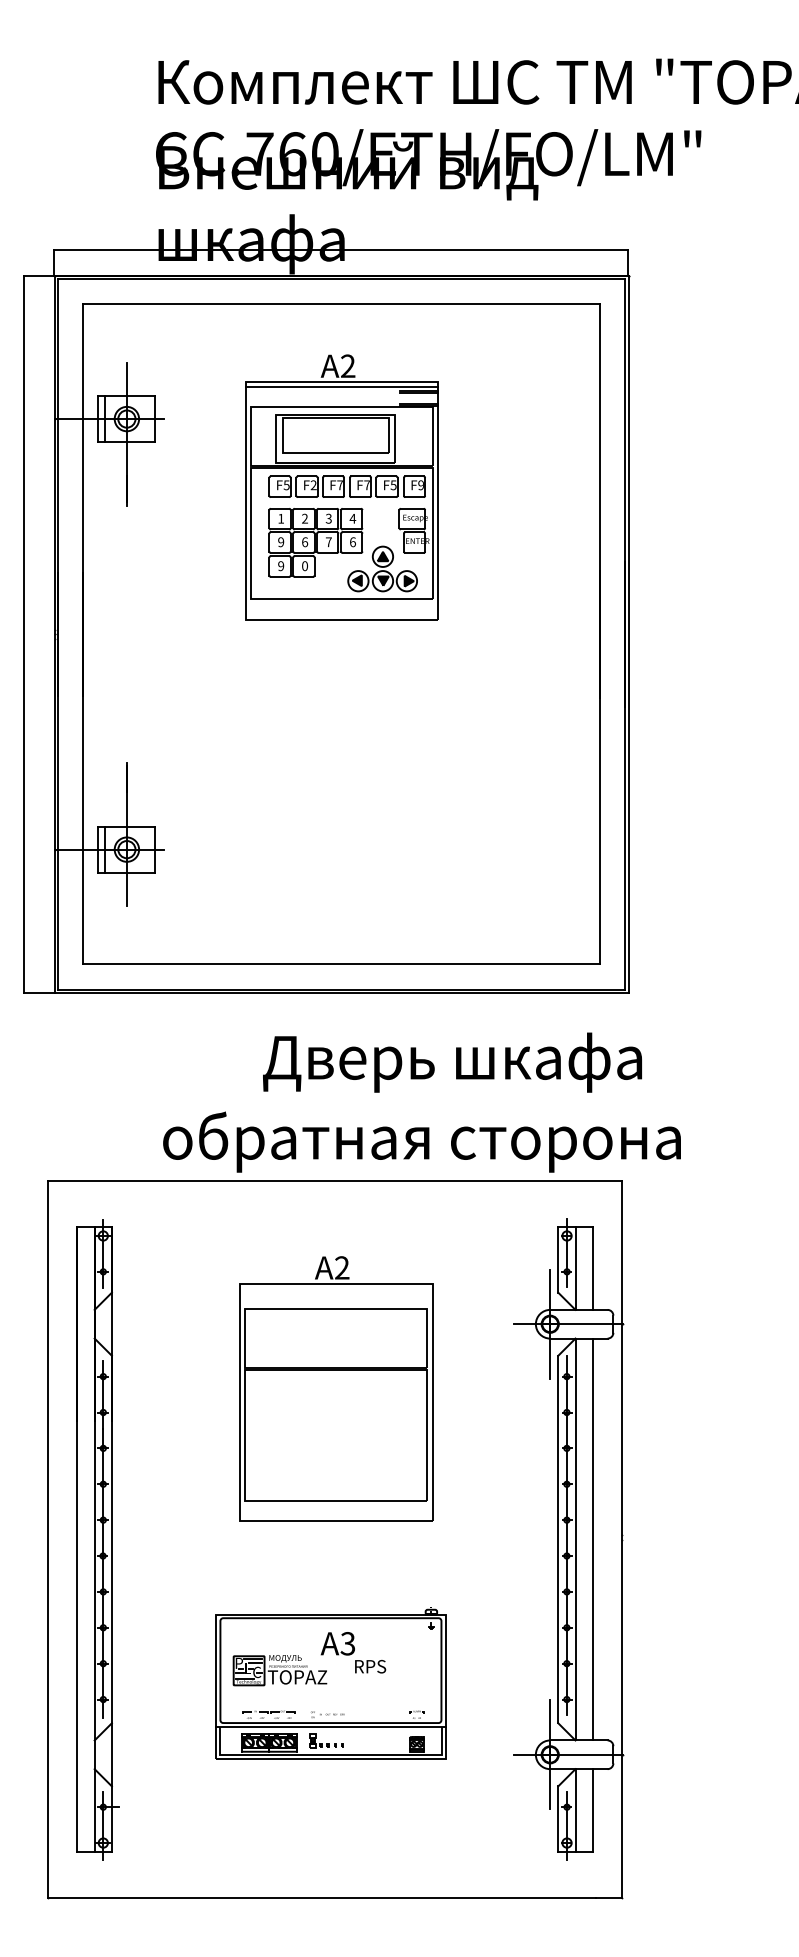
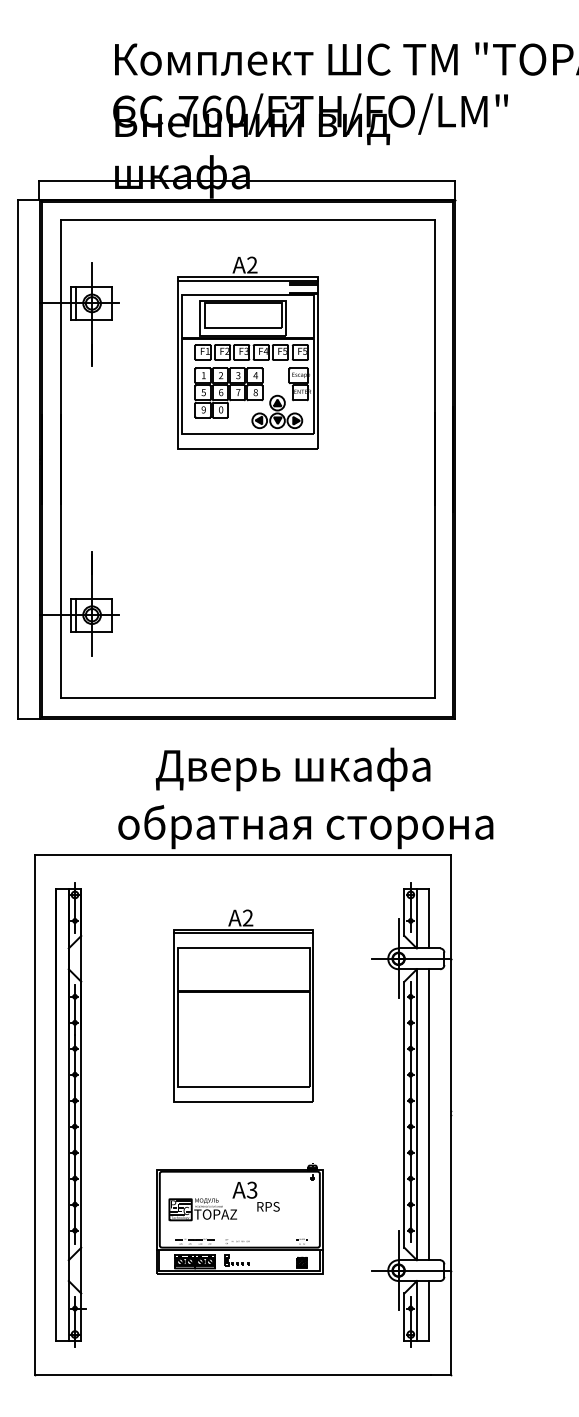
text: (420, 484) -> (304, 350), F9 -> F5
text: (286, 485) -> (207, 351), F5 -> F1
text: (339, 485) -> (246, 351), F7 -> F3
text: (366, 485) -> (265, 351), F7 -> F4
text: (281, 541) -> (204, 392), 9 -> 5
text: (352, 541) -> (255, 392), 6 -> 8
text: (452, 1062) -> (293, 769), moved
line: (336, 1289) -> (243, 933), added

